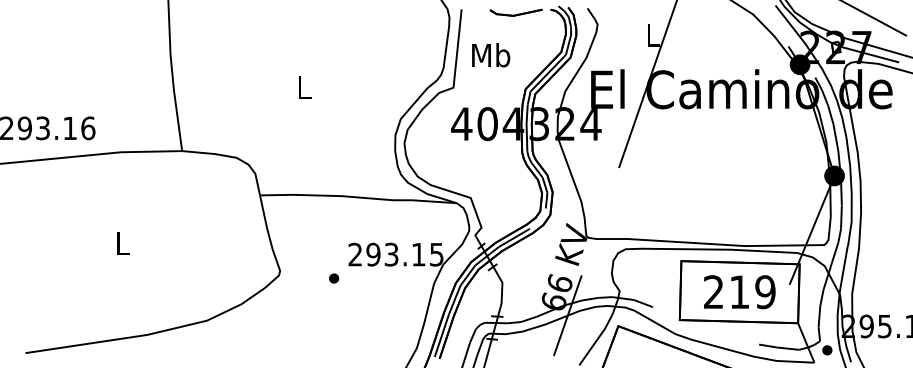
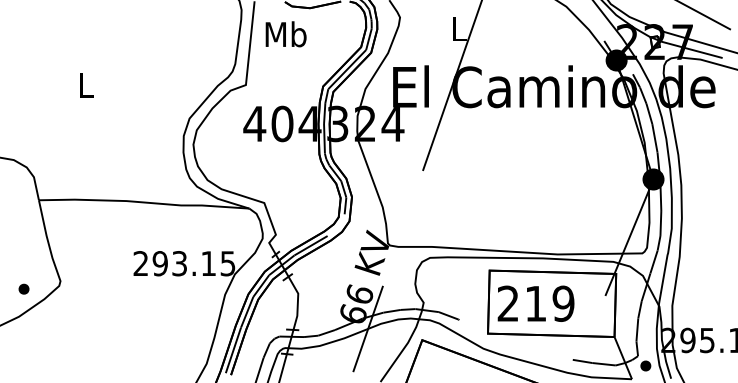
text: (491, 55) -> (286, 34), moved
part: (334, 278) -> (24, 289), moved
text: (739, 292) -> (535, 304), moved

